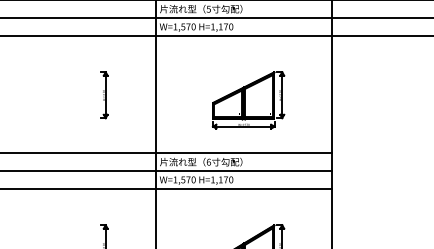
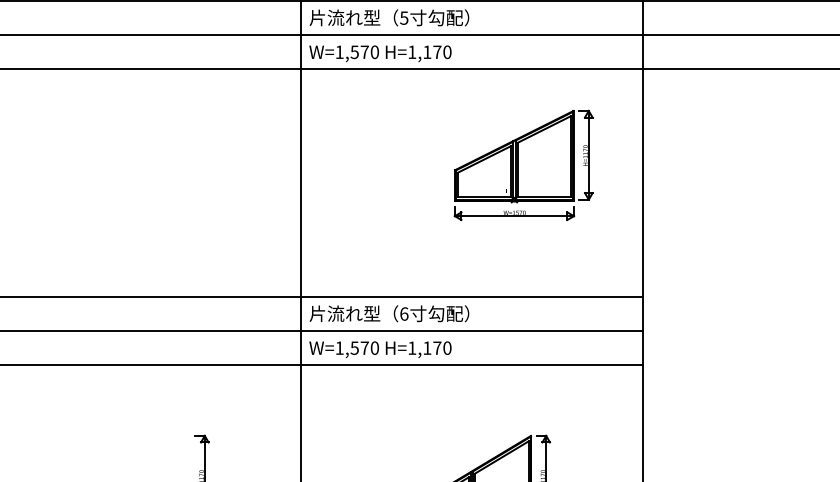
part: (104, 95) -> (202, 184), removed
part: (248, 100) -> (523, 165), moved

